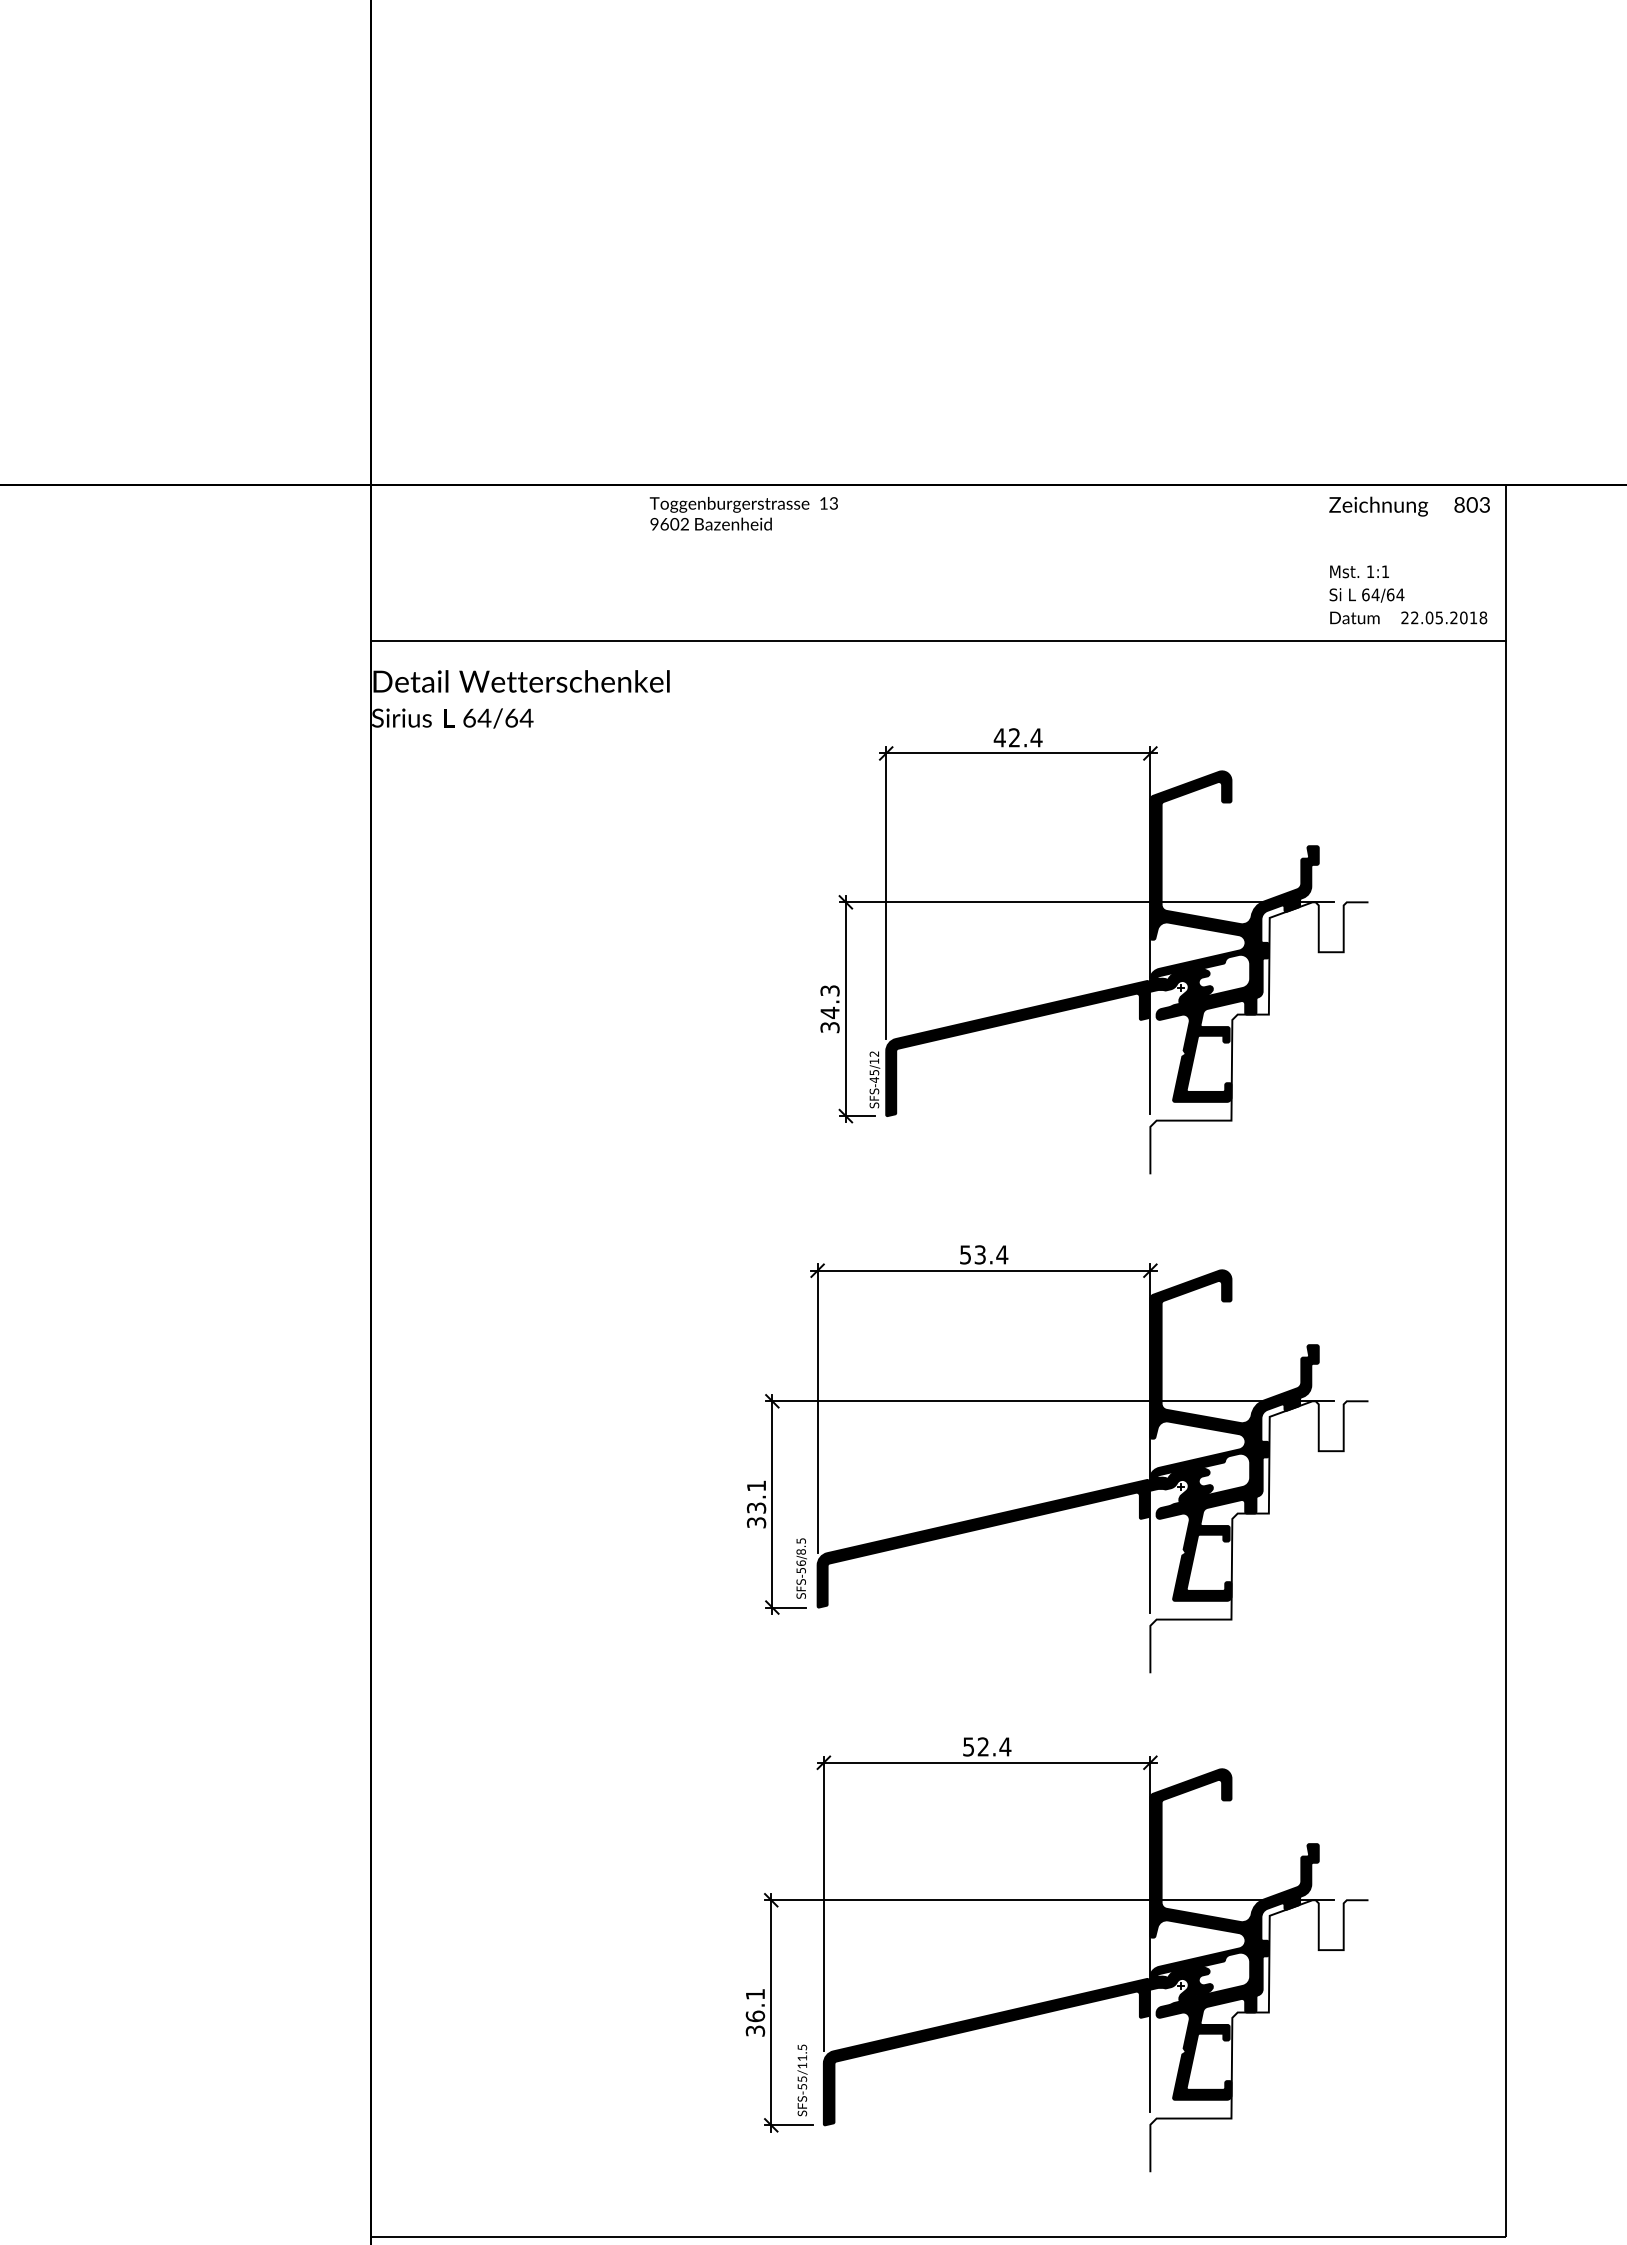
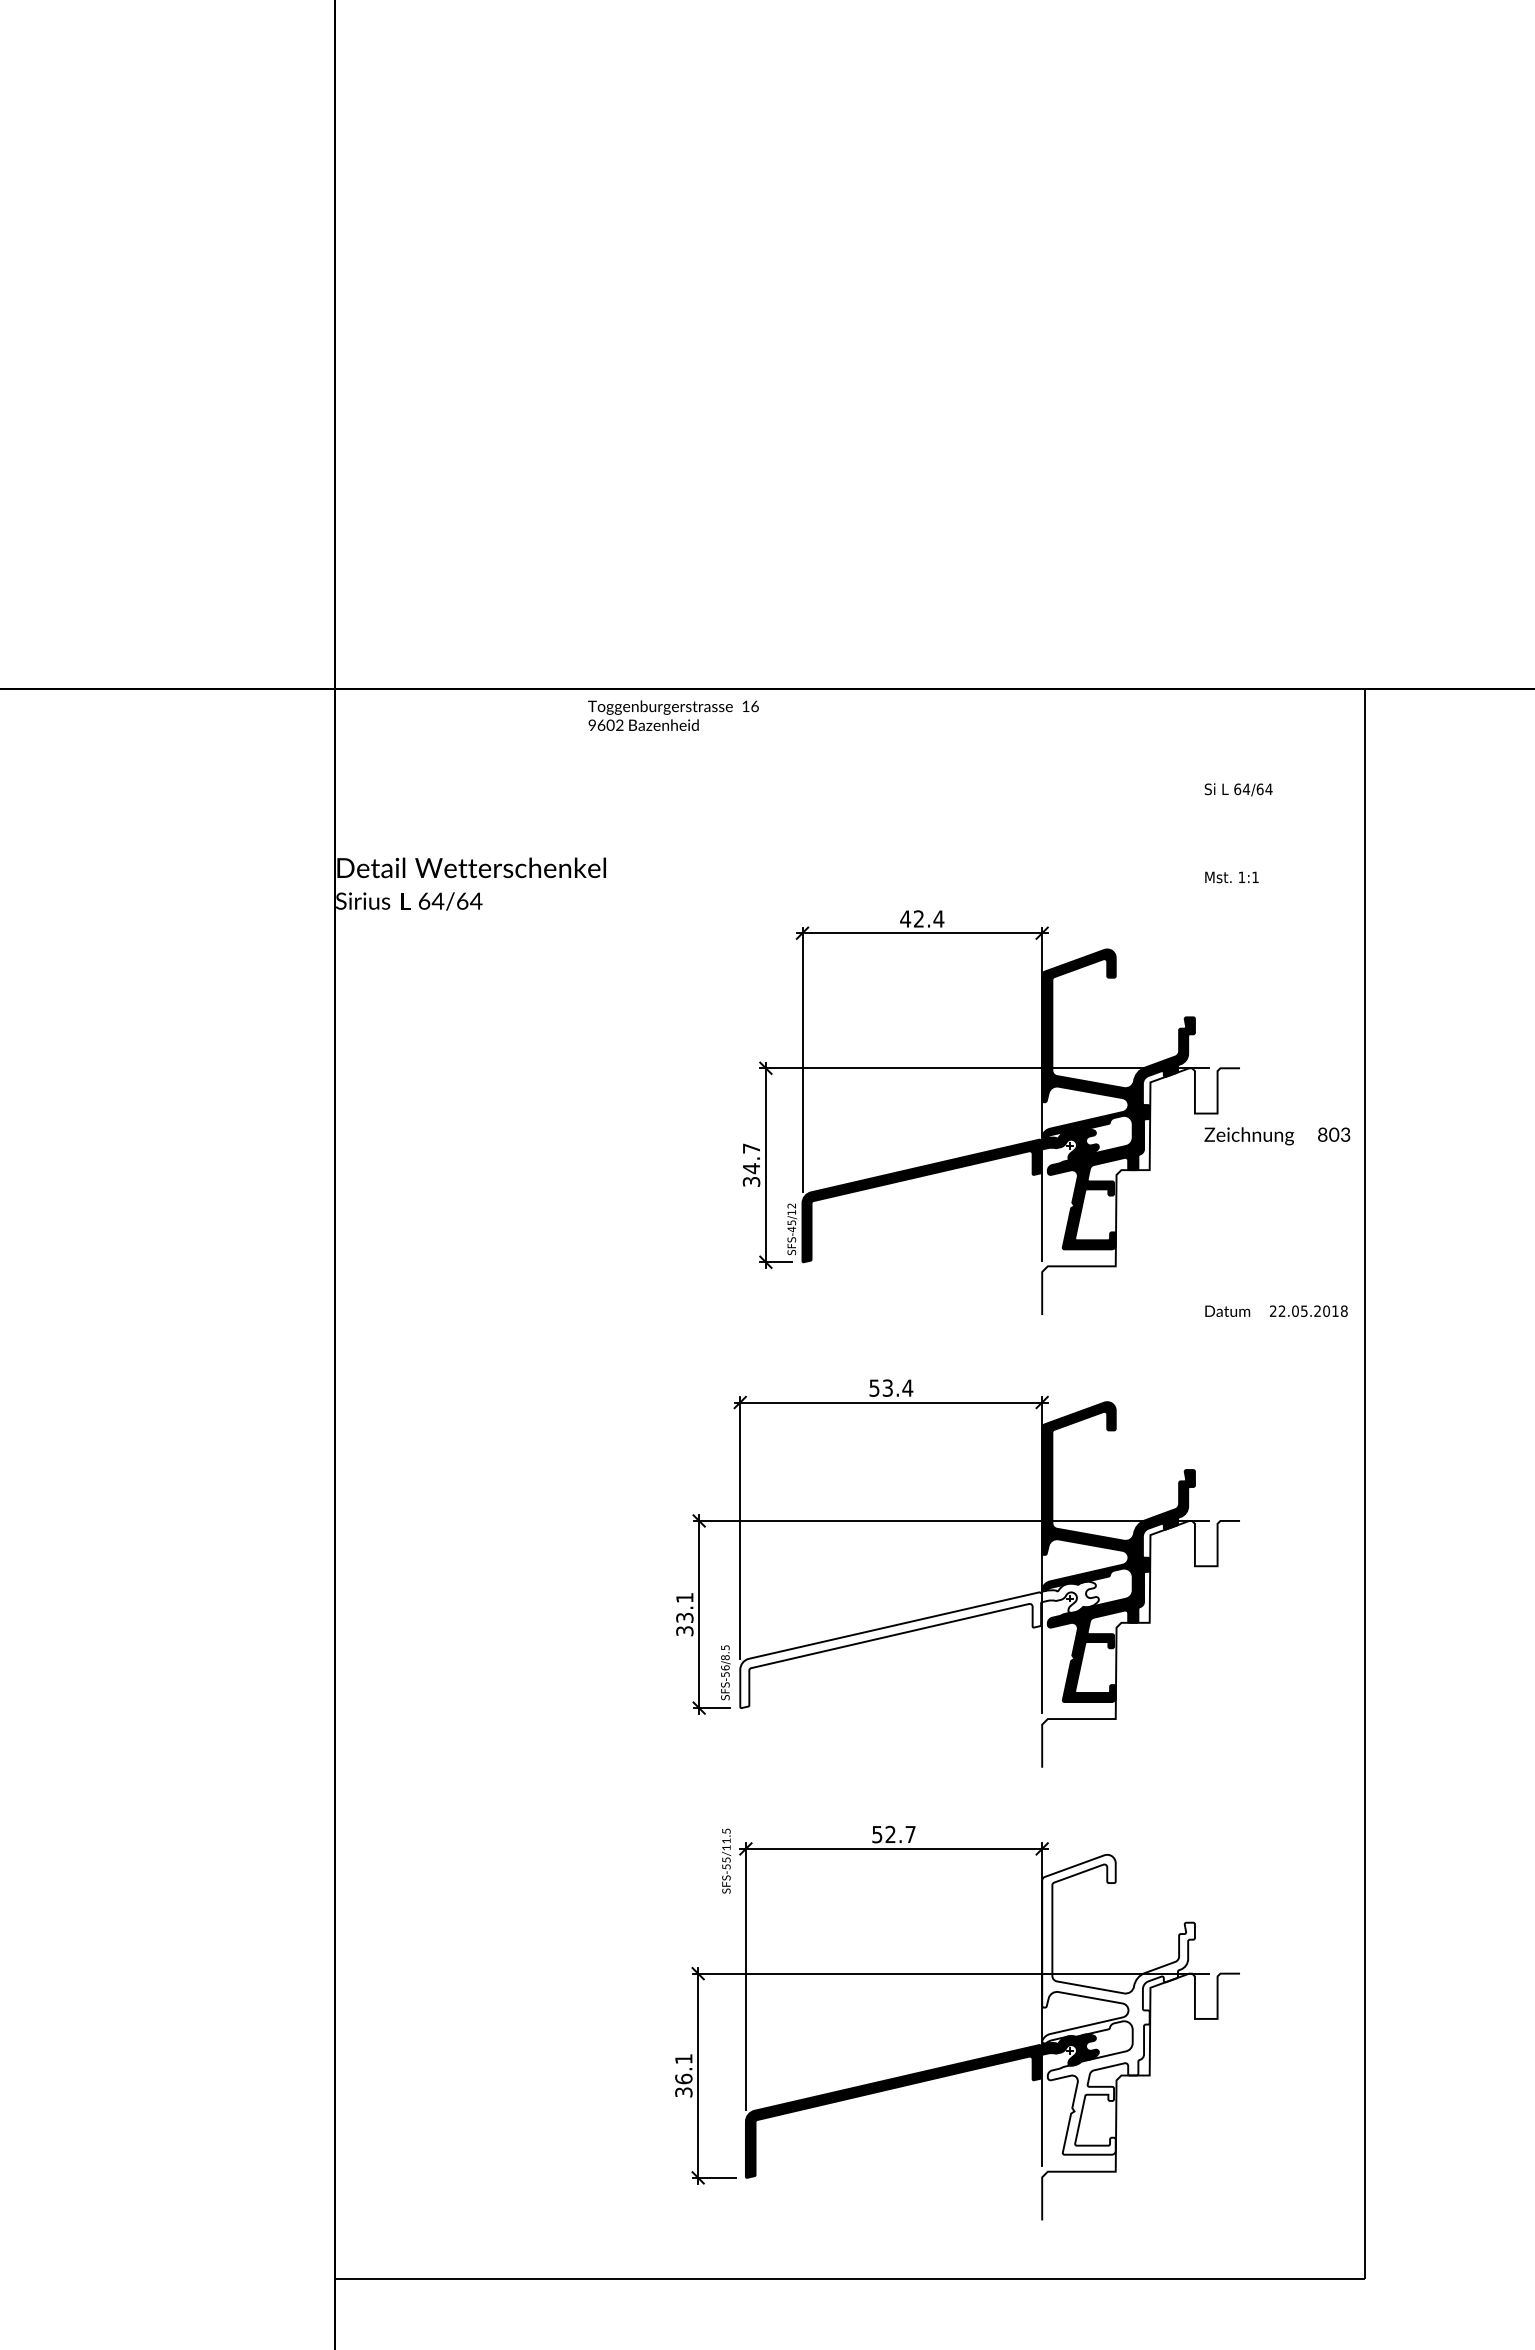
text: (833, 502) -> (754, 705), 13 -> 16
text: (1409, 506) -> (1277, 1136), moved
text: (1359, 571) -> (1231, 877), moved
text: (1408, 617) -> (1276, 1310), moved
line: (938, 641) -> (849, 831), removed
text: (829, 990) -> (751, 1148), 34.3 -> 34.7
fill: (1015, 1537) -> (919, 1644), removed
text: (1005, 1746) -> (910, 1834), 52.4 -> 52.7
fill: (1234, 1934) -> (1118, 2004), removed
text: (802, 2079) -> (726, 1860), moved

